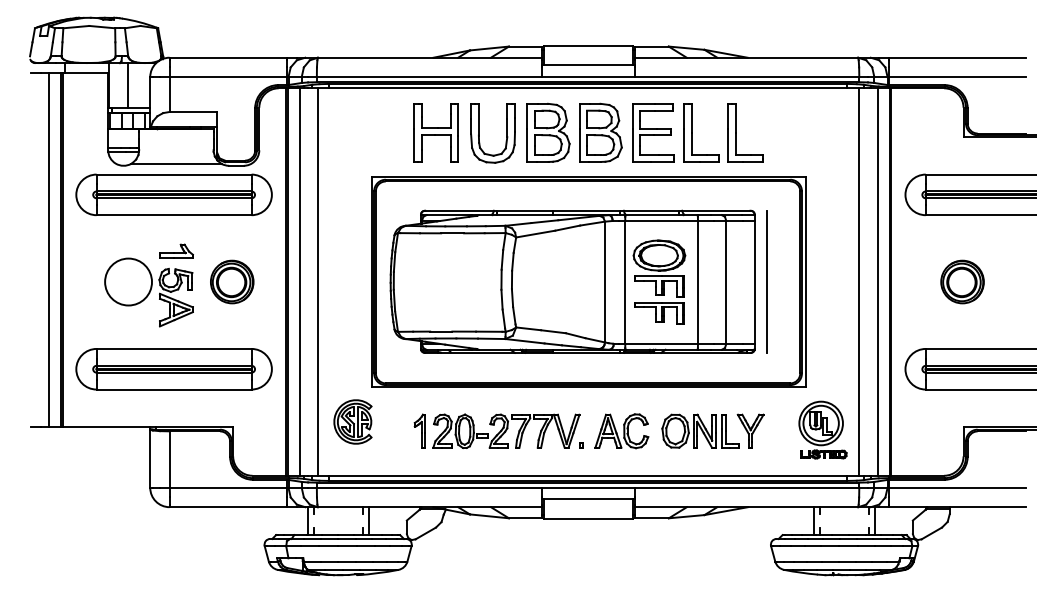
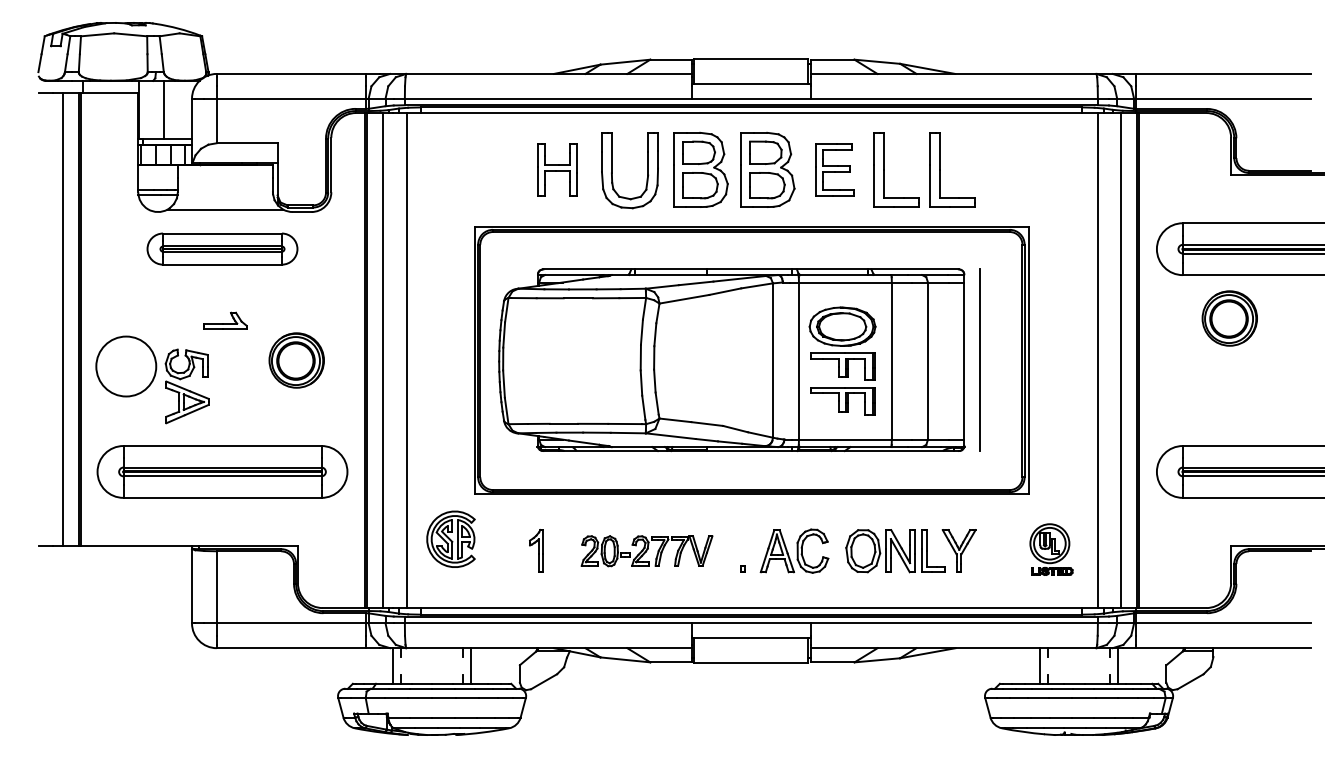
part: (436, 132) -> (557, 169), size x0.7
part: (653, 132) -> (834, 169), size x0.7
part: (174, 194) -> (222, 248), size x0.6
part: (962, 282) -> (1229, 318), moved
part: (149, 292) -> (152, 379), moved
part: (822, 429) -> (1051, 549), size x0.7
part: (505, 430) -> (646, 550), size x0.7

